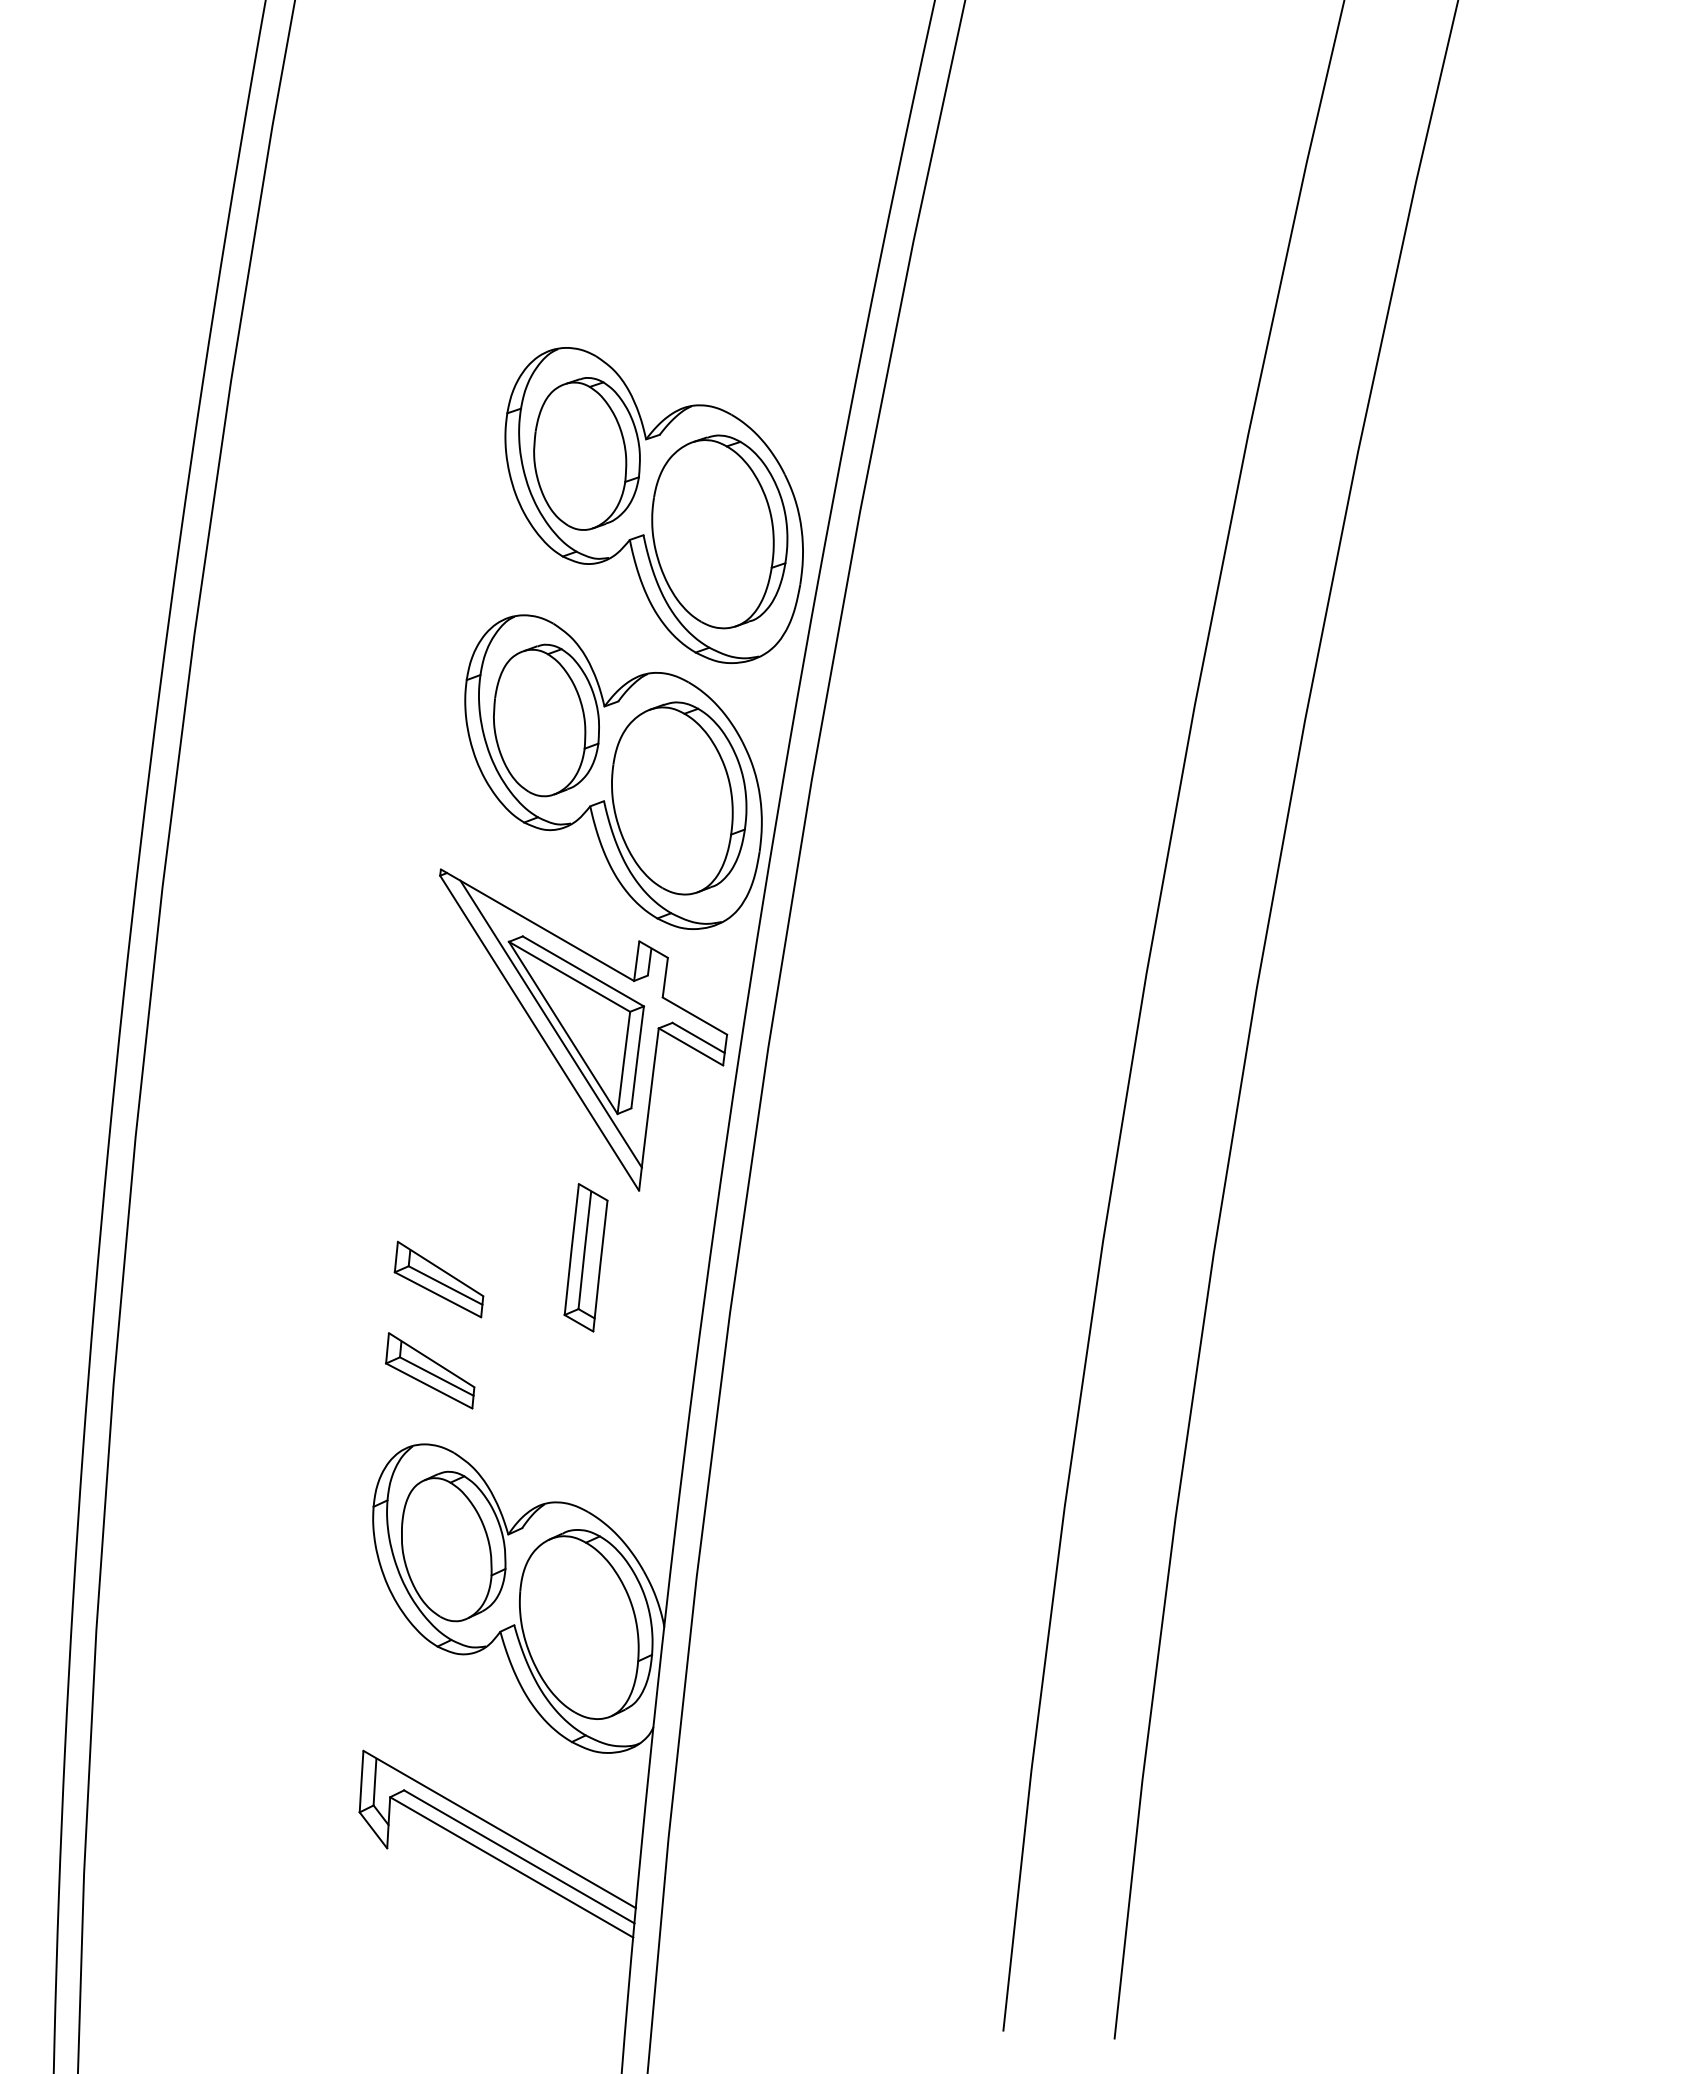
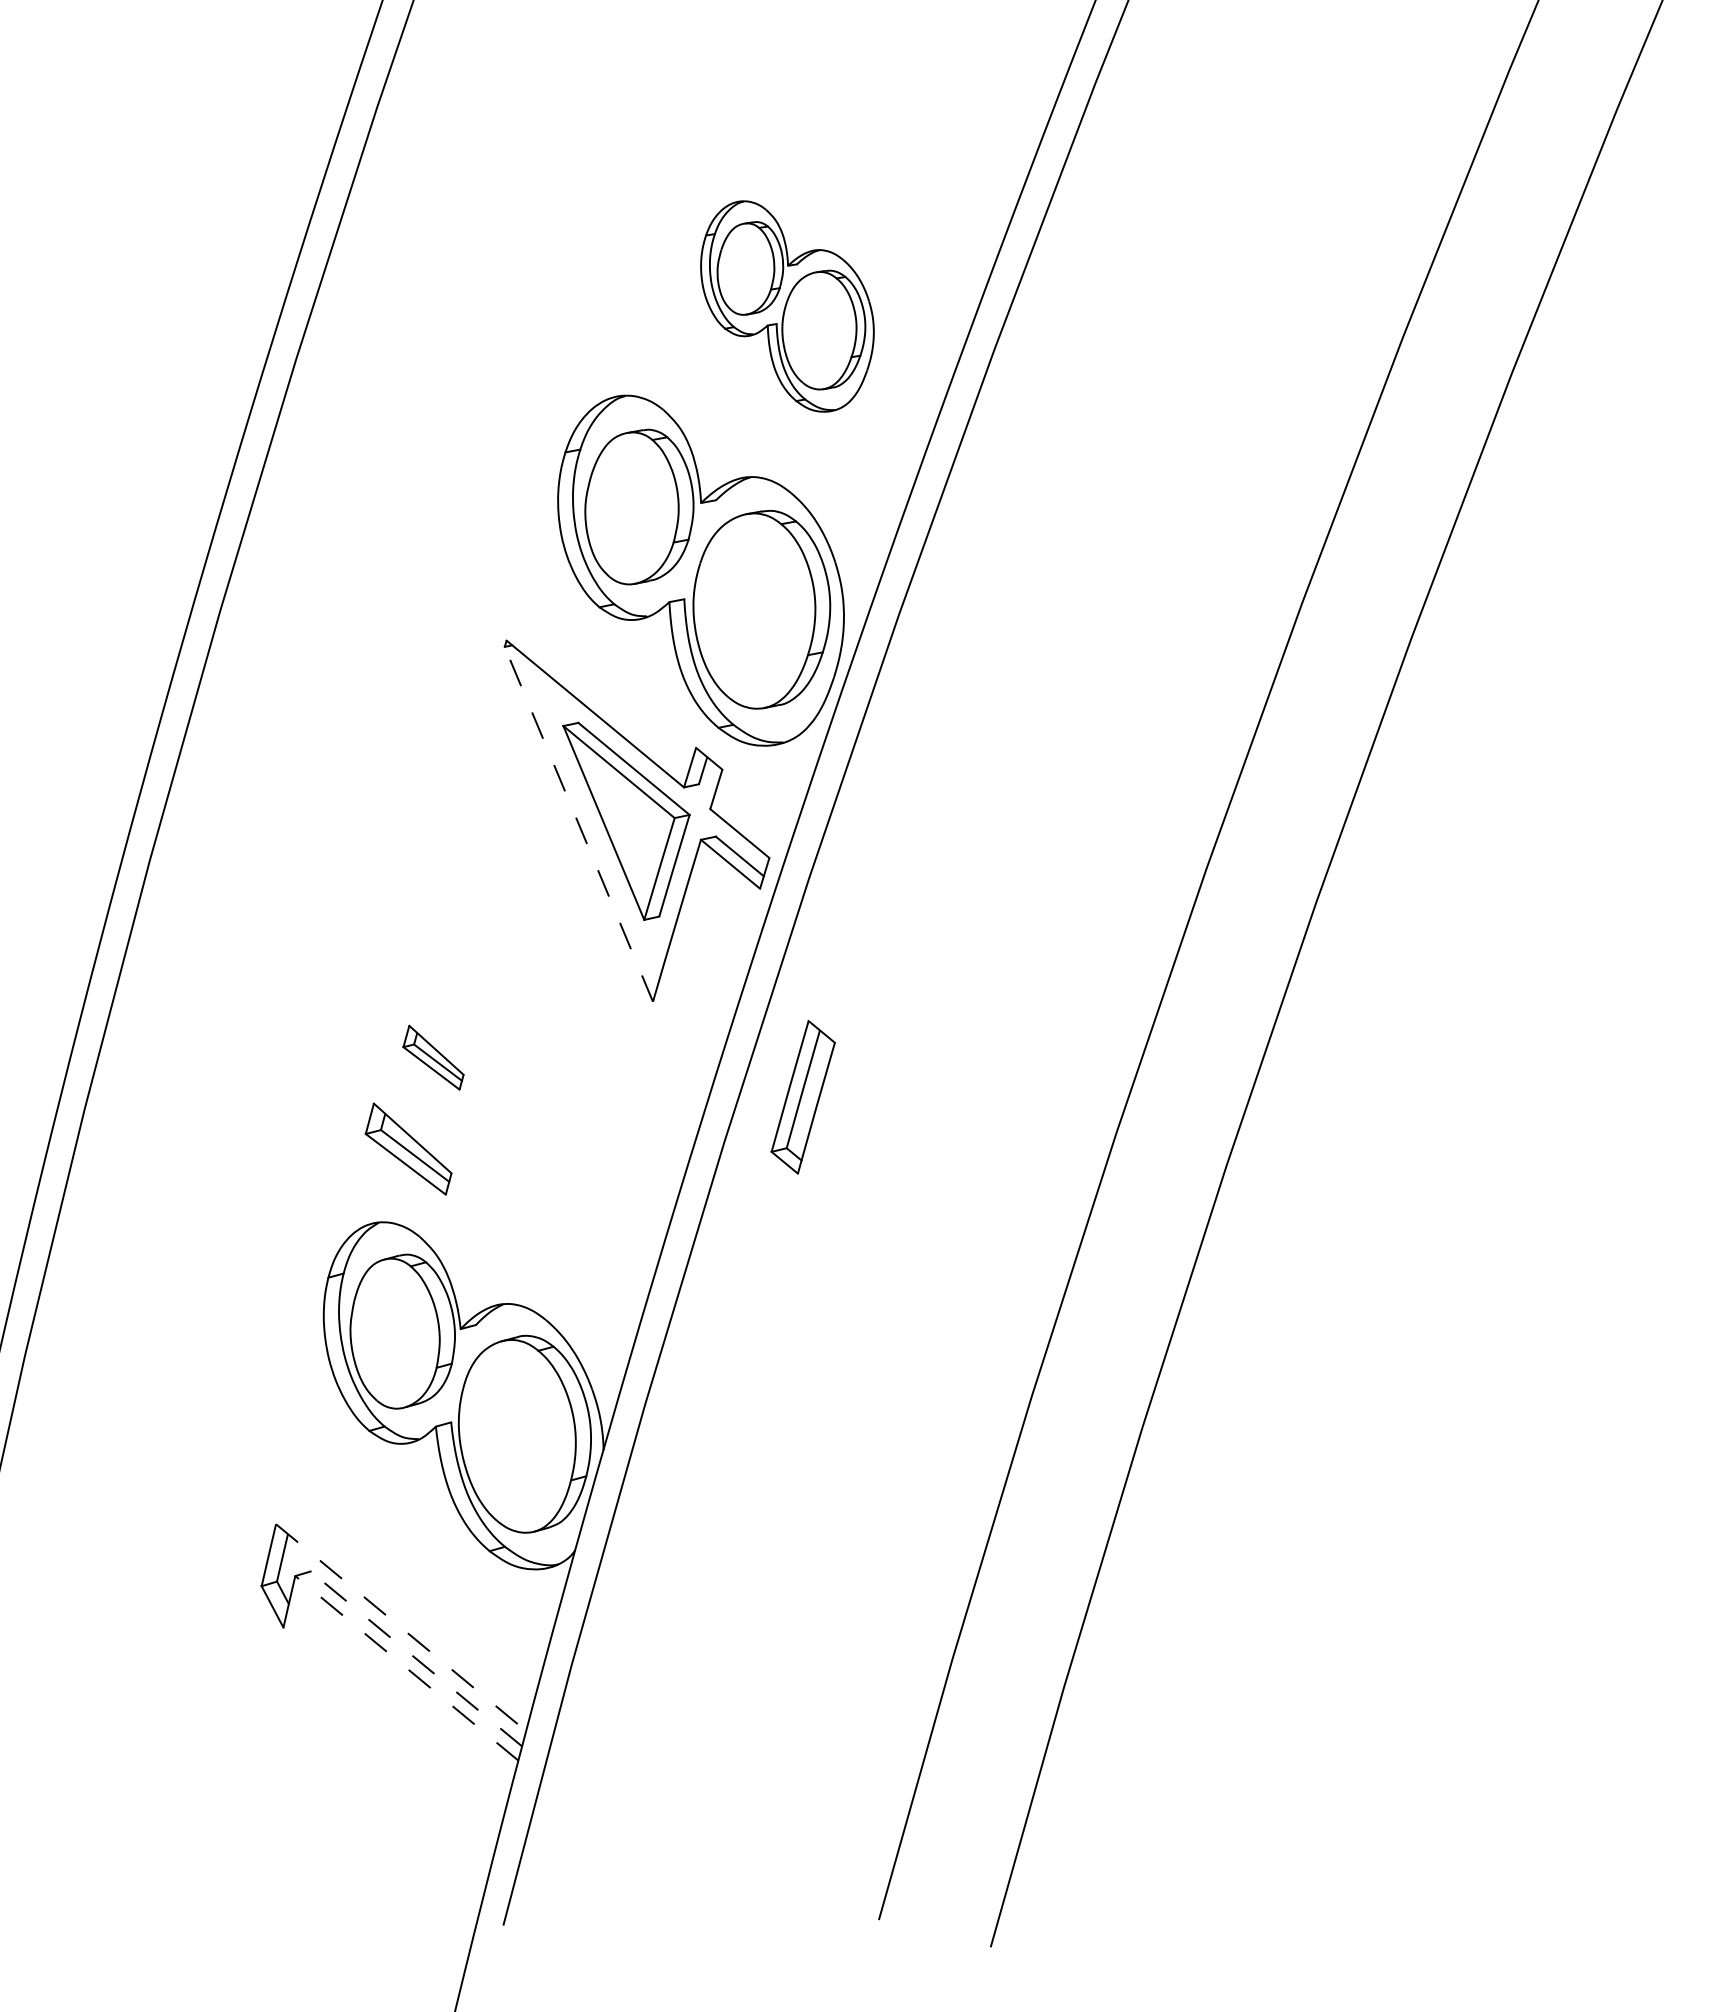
part: (653, 505) -> (785, 306), size x0.6
line: (550, 1023) -> (591, 816), removed
line: (539, 1032) -> (578, 823), solid -> dashed
part: (585, 1257) -> (802, 1096), moved
part: (438, 1279) -> (433, 1057), size x0.7
line: (500, 1829) -> (402, 1627), solid -> dashed
line: (518, 1856) -> (415, 1658), solid -> dashed
line: (511, 1867) -> (406, 1668), solid -> dashed

